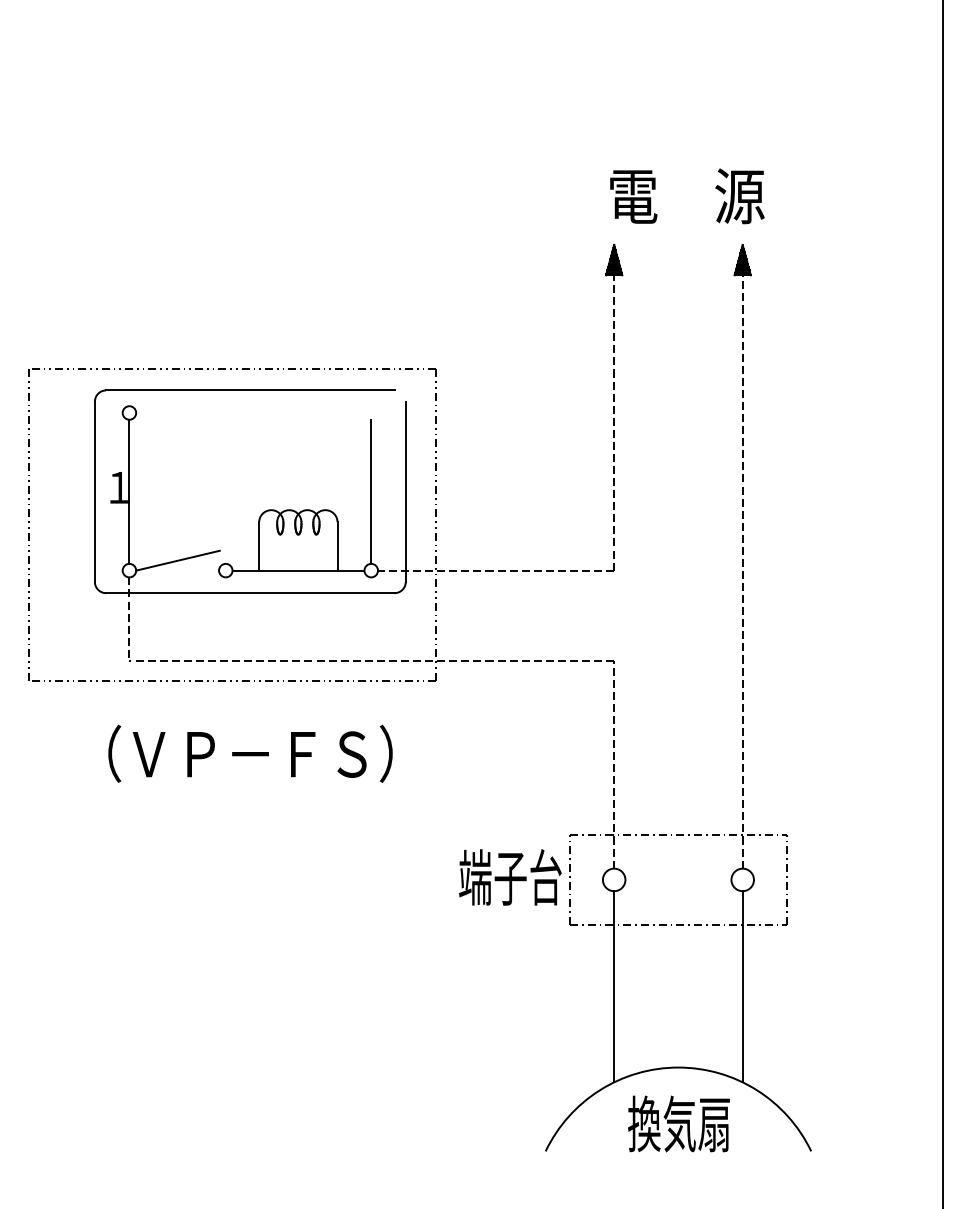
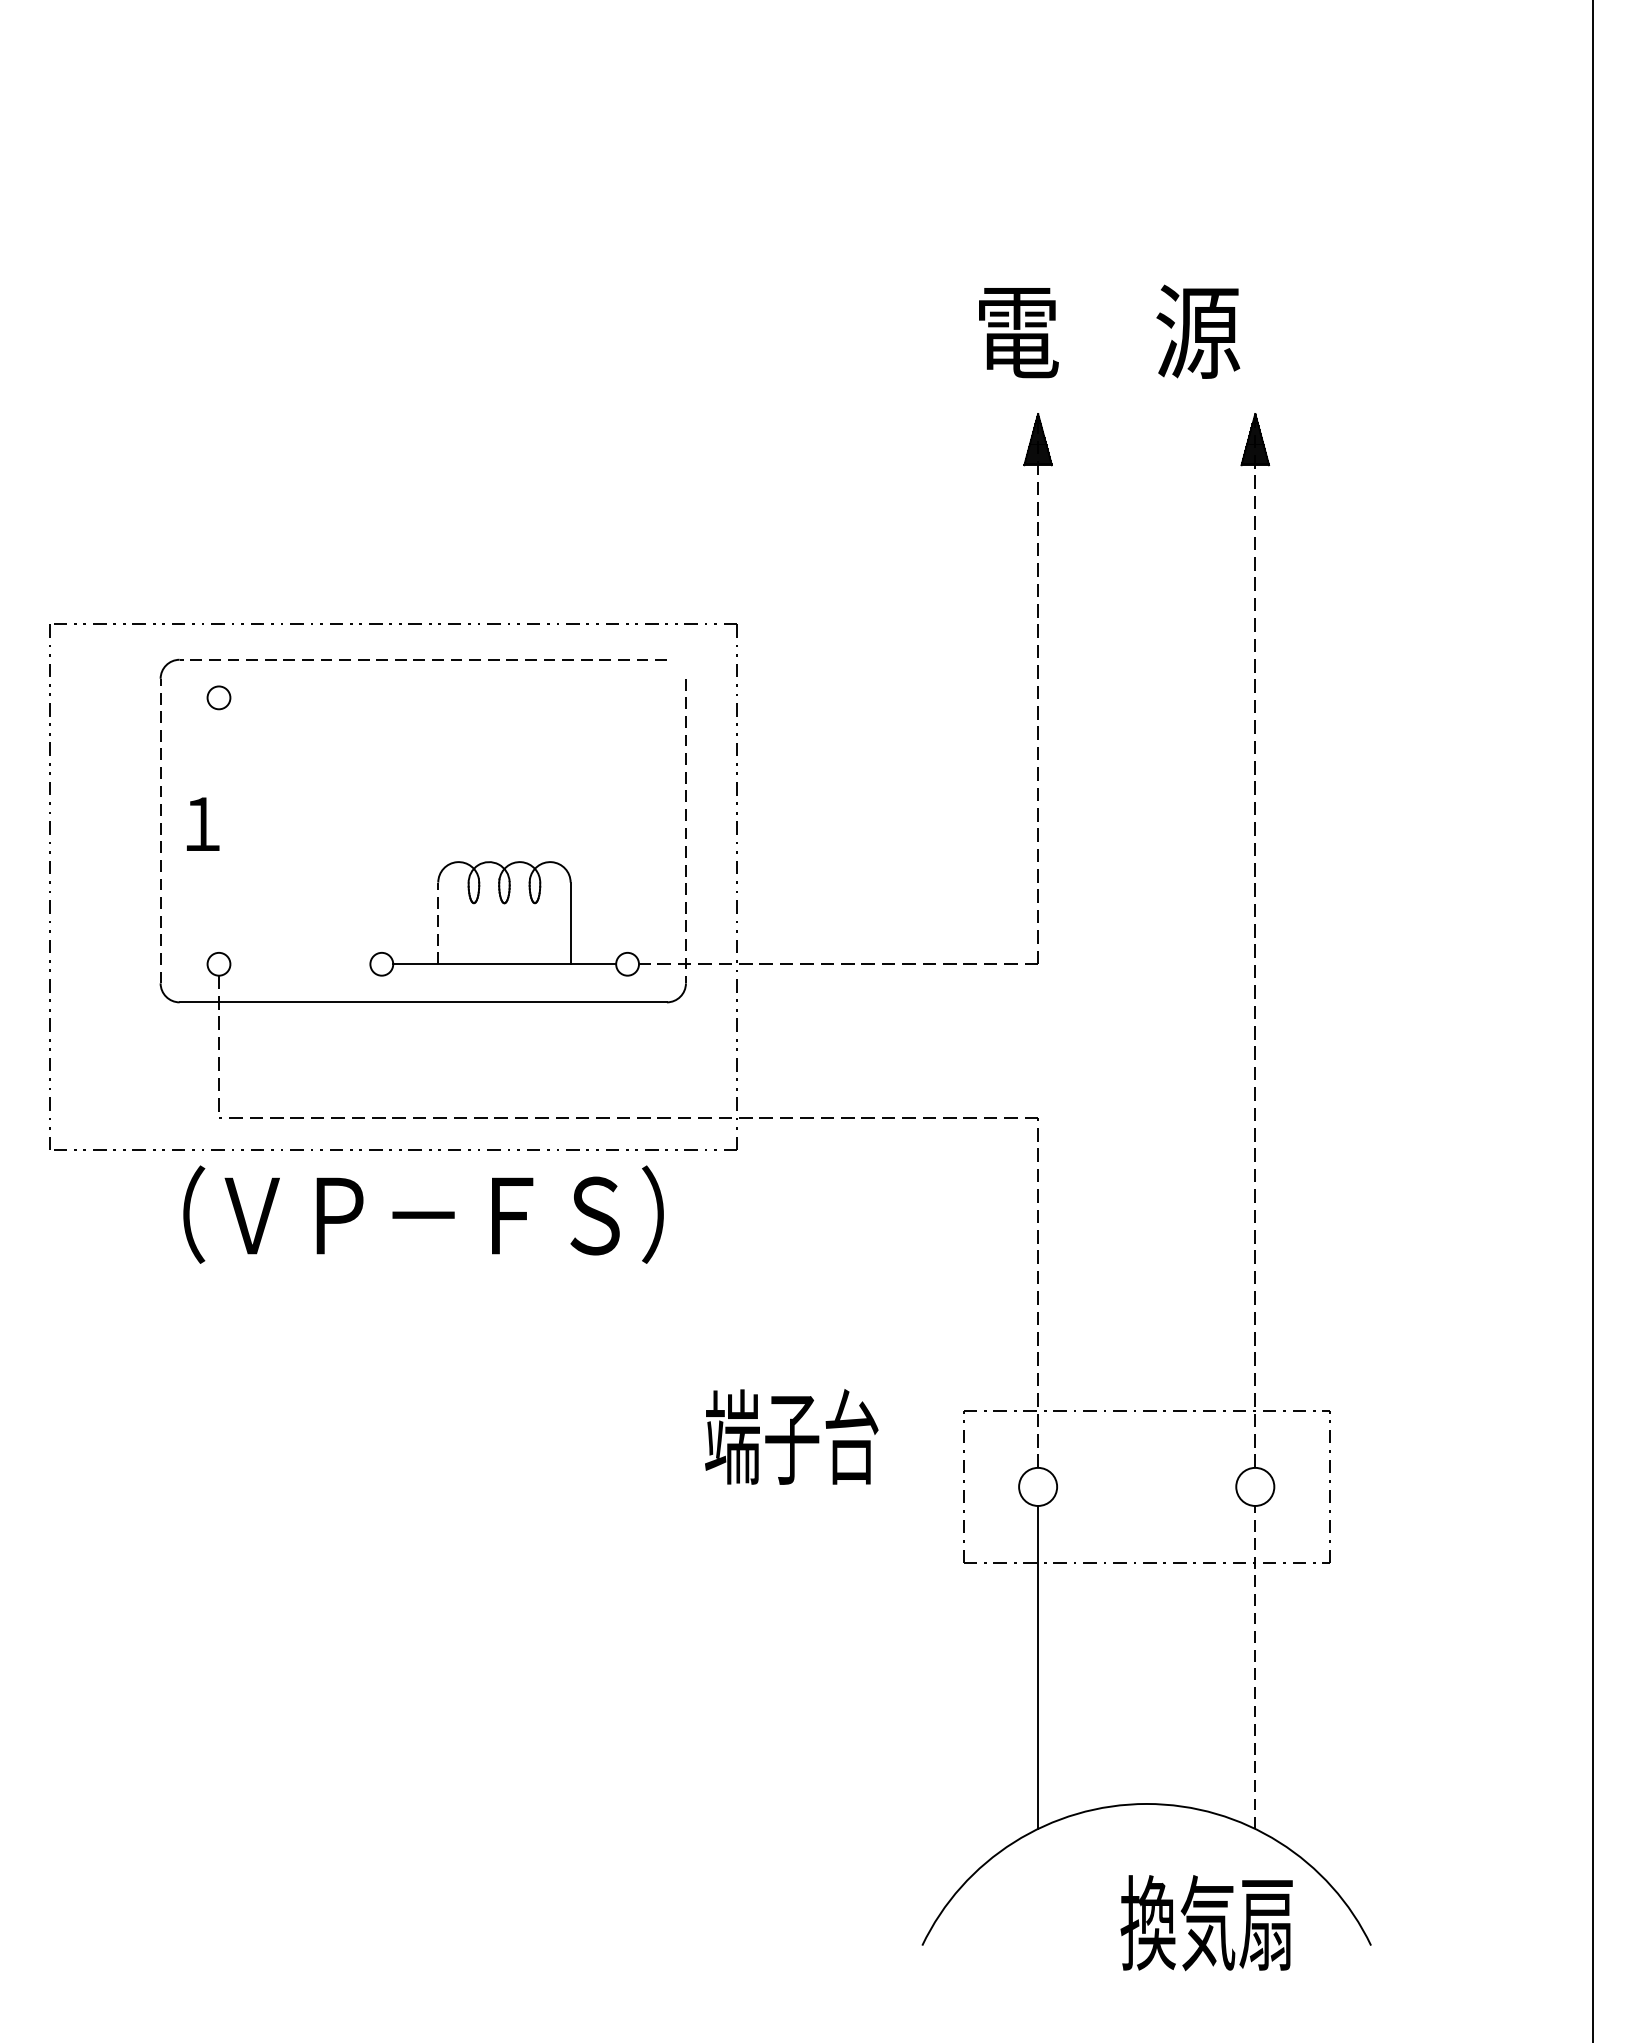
text: (687, 196) -> (1109, 332), moved
line: (249, 390) -> (421, 659), solid -> dashed
line: (94, 491) -> (159, 830), solid -> dashed
line: (129, 491) -> (219, 830), removed
line: (371, 491) -> (628, 830), removed
line: (405, 492) -> (685, 832), solid -> dashed
line: (259, 545) -> (438, 921), solid -> dashed
line: (177, 560) -> (300, 947), removed
text: (250, 753) -> (423, 1214), moved
text: (510, 877) -> (791, 1437), moved
line: (742, 986) -> (1254, 1667), solid -> dashed
text: (678, 1123) -> (1205, 1922), moved

